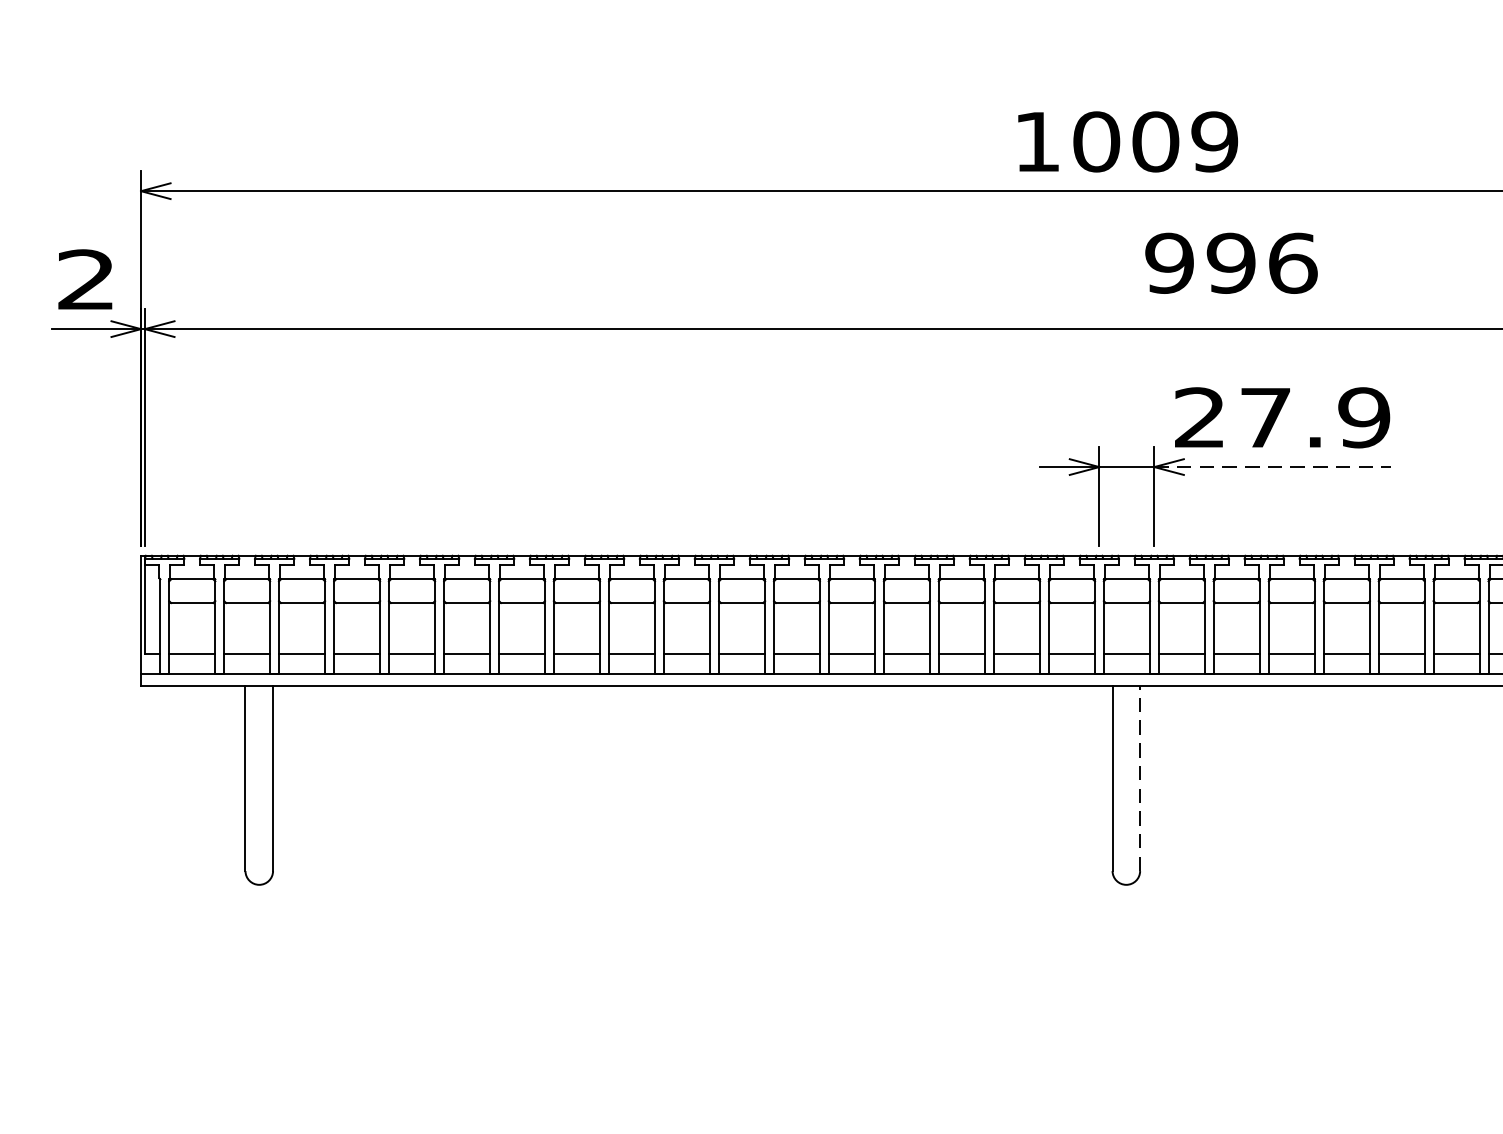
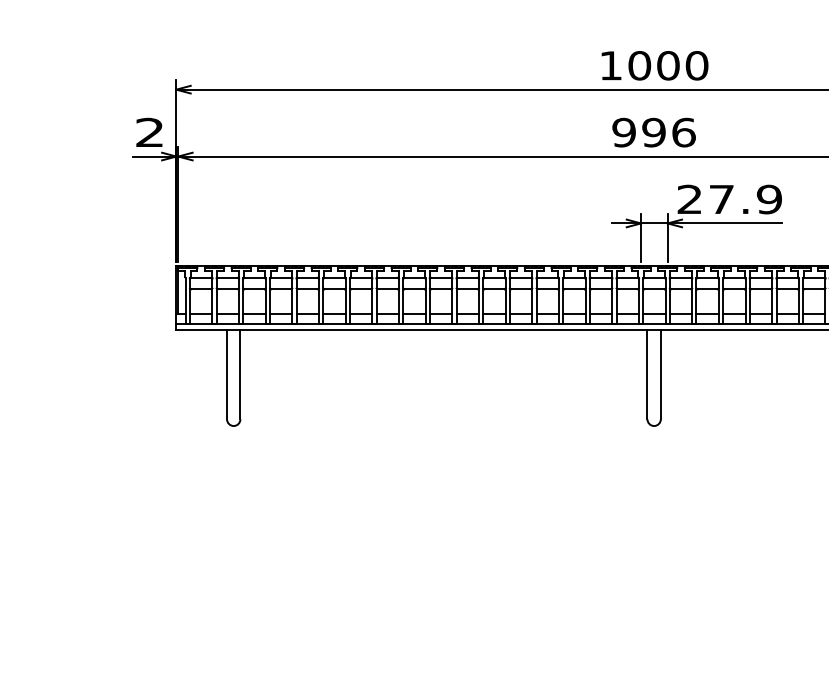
text: (1213, 141) -> (696, 65), 1009 -> 1000
text: (1230, 263) -> (653, 132), moved
line: (1273, 467) -> (725, 223), dashed -> solid
line: (1139, 778) -> (660, 374), dashed -> solid

